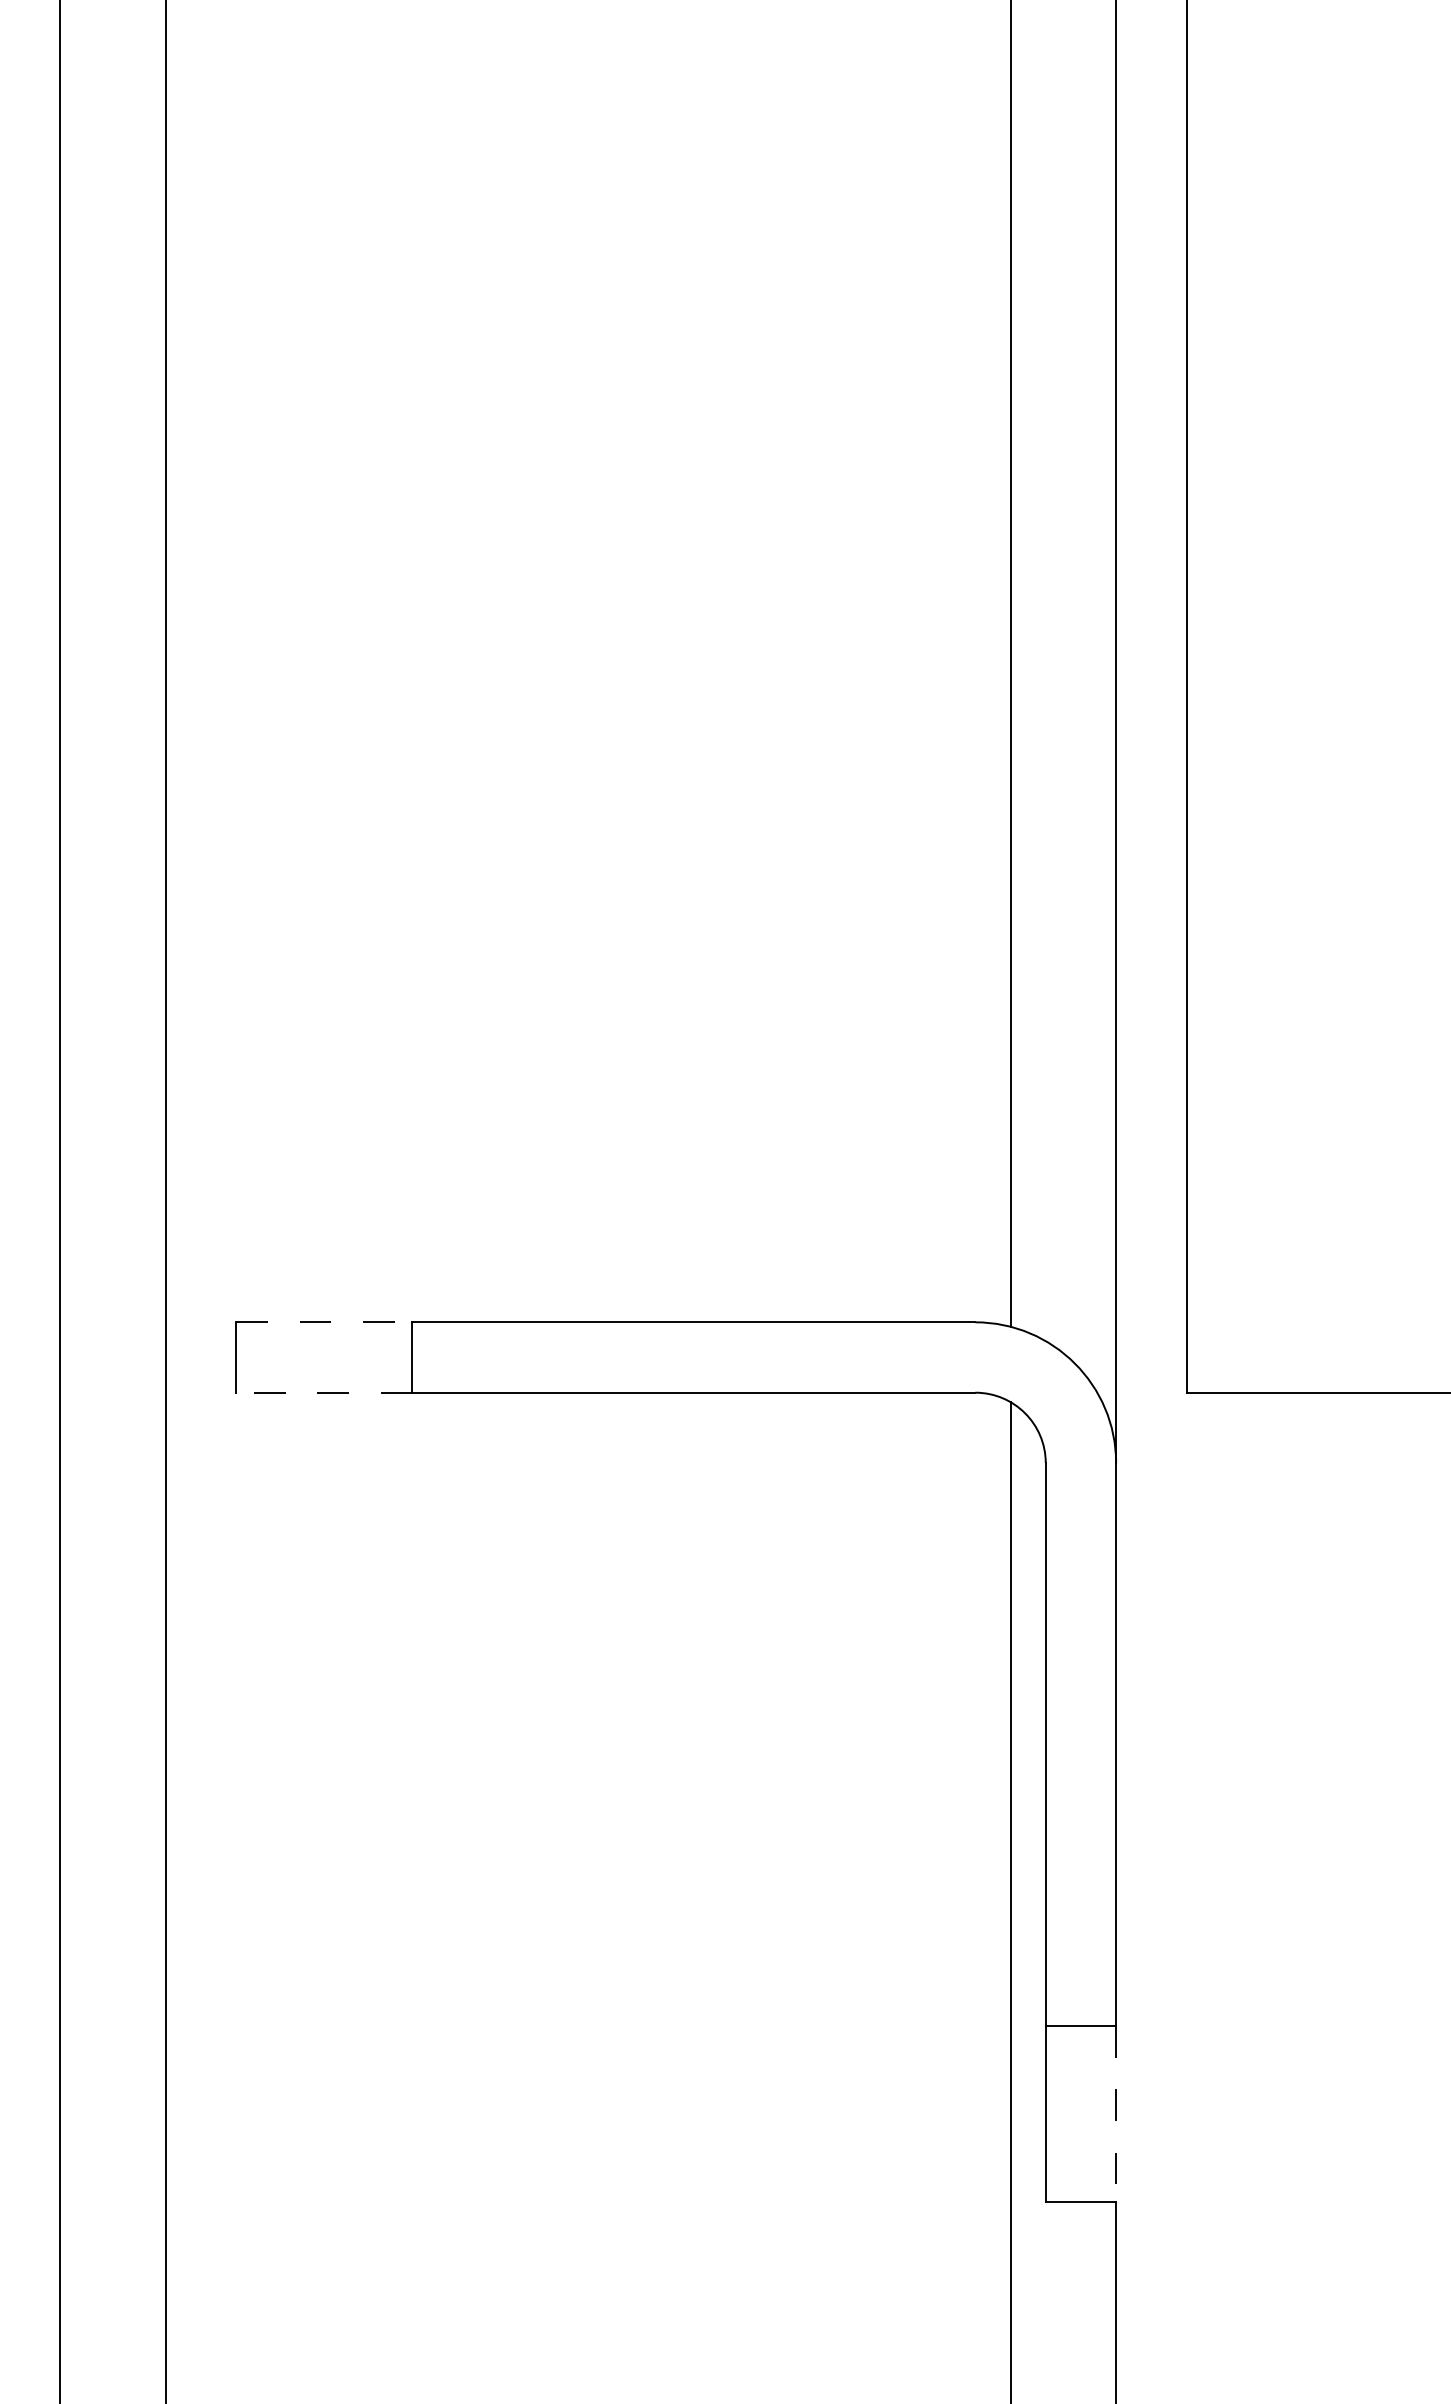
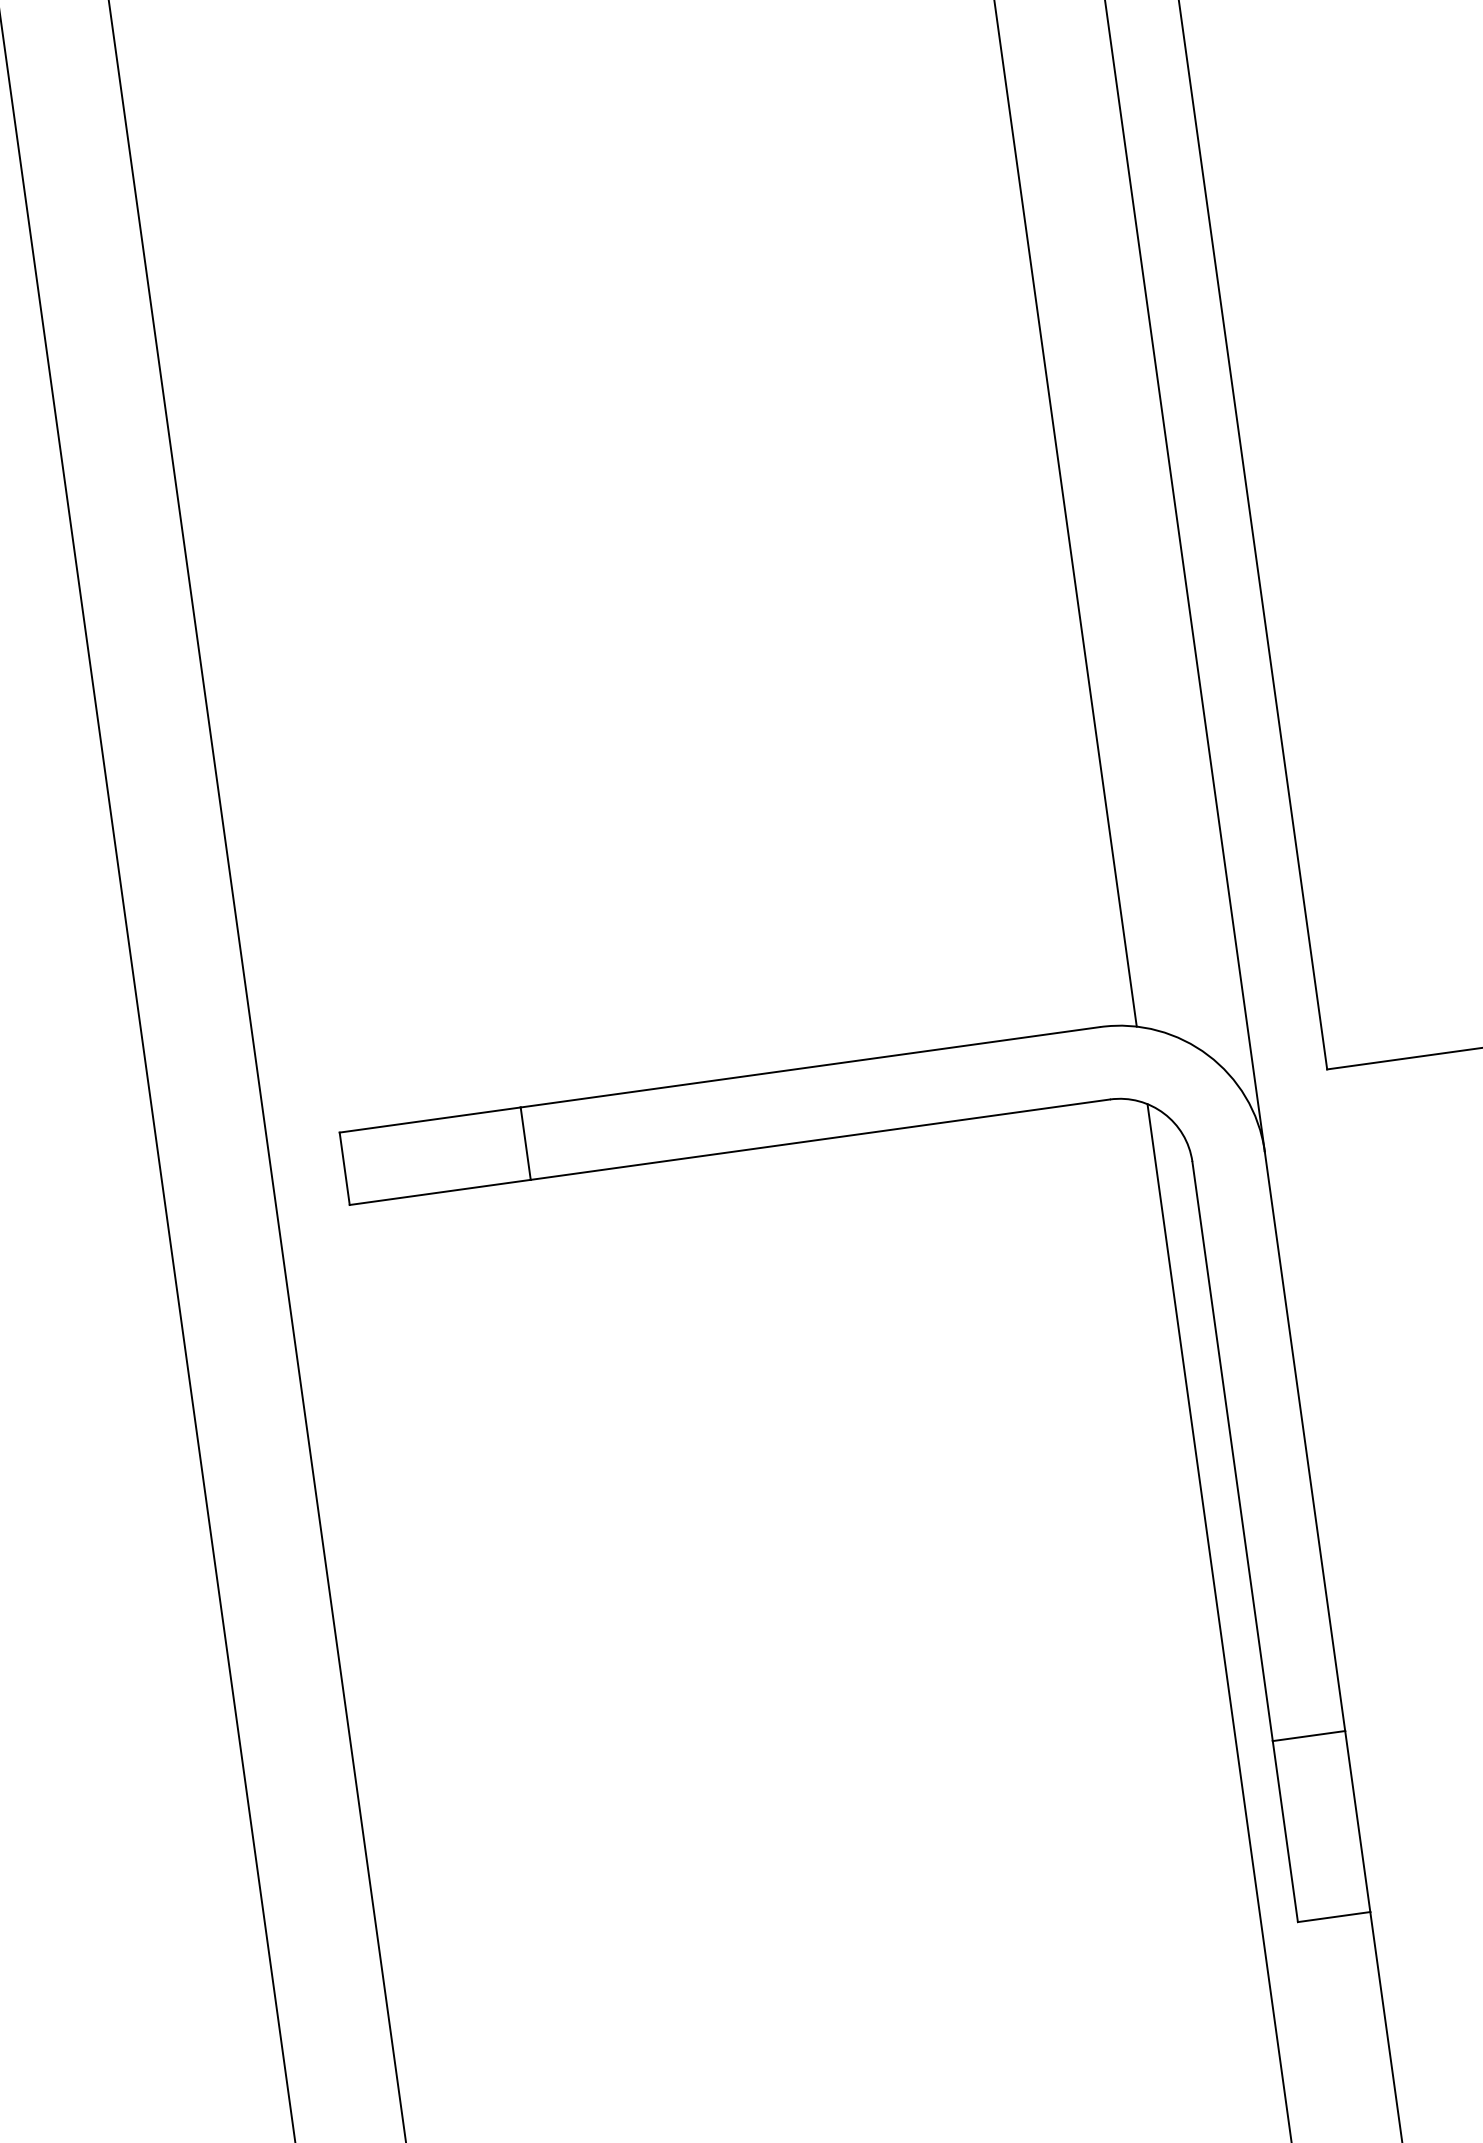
line: (324, 1322) -> (430, 1120), dashed -> solid
line: (324, 1392) -> (440, 1192), dashed -> solid
line: (1116, 2114) -> (1358, 1821), dashed -> solid

